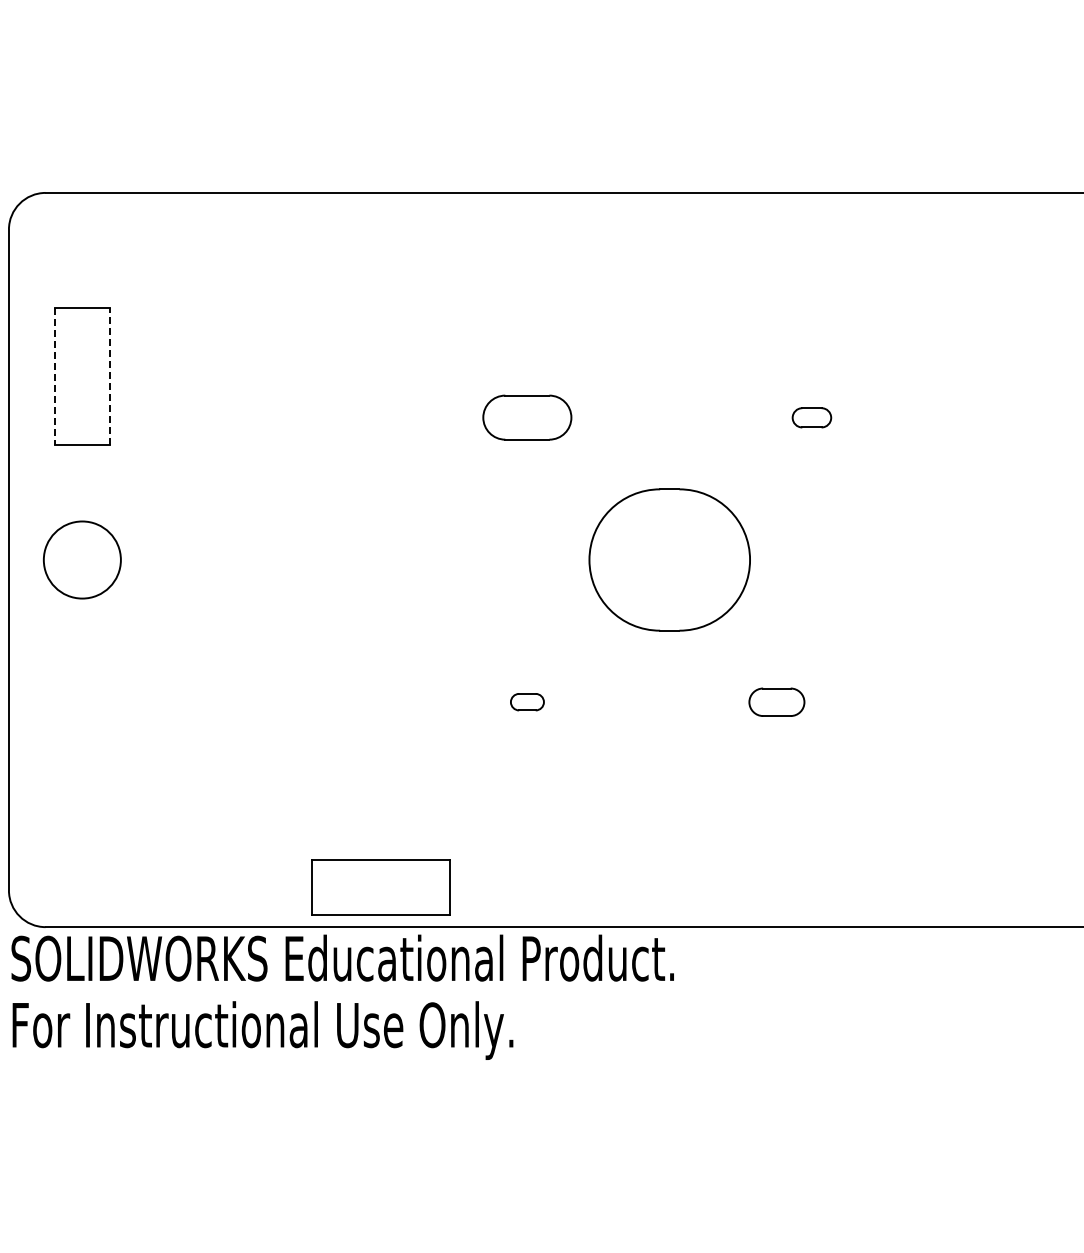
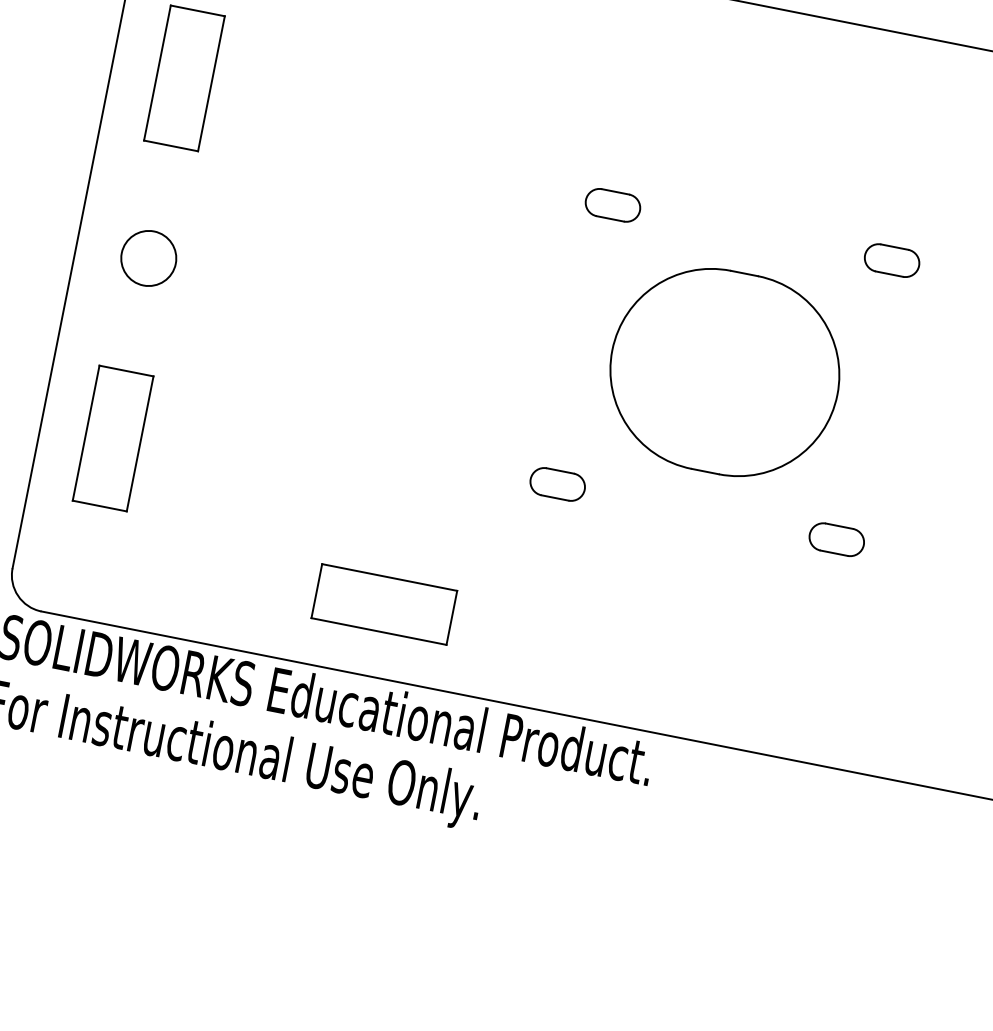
line: (54, 376) -> (157, 73), dashed -> solid
line: (109, 376) -> (211, 83), dashed -> solid
part: (527, 417) -> (613, 205), size x0.62
part: (811, 417) -> (891, 260), size x1.43
circle: (81, 559) -> (148, 257), size x0.71
part: (669, 559) -> (724, 371), size x1.43
part: (527, 701) -> (557, 483), size x1.67
part: (776, 701) -> (836, 538), moved
part: (82, 743) -> (113, 438), added
part: (380, 887) -> (384, 604), moved

